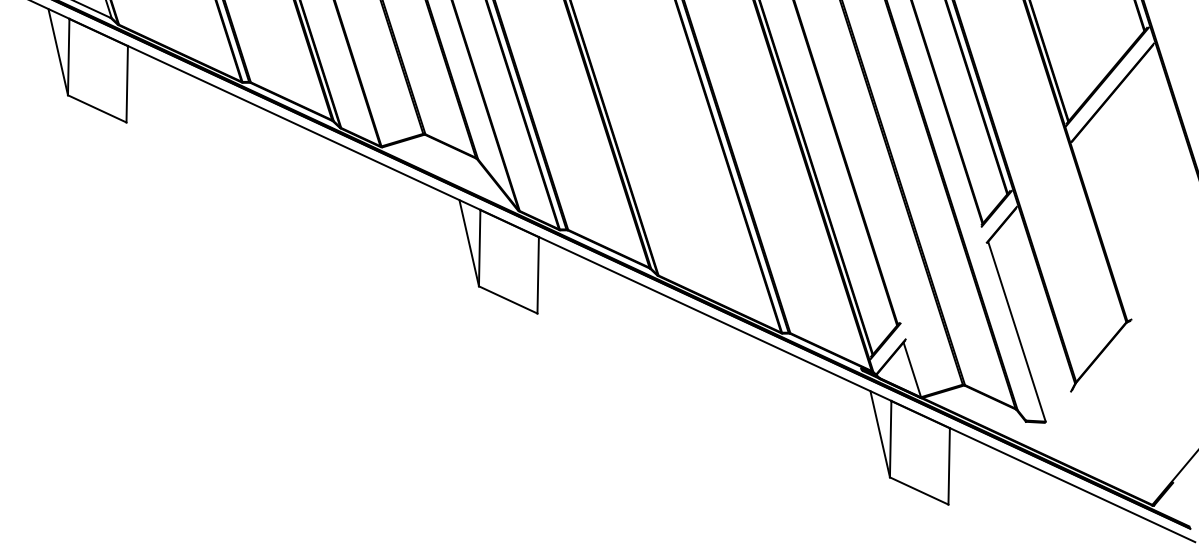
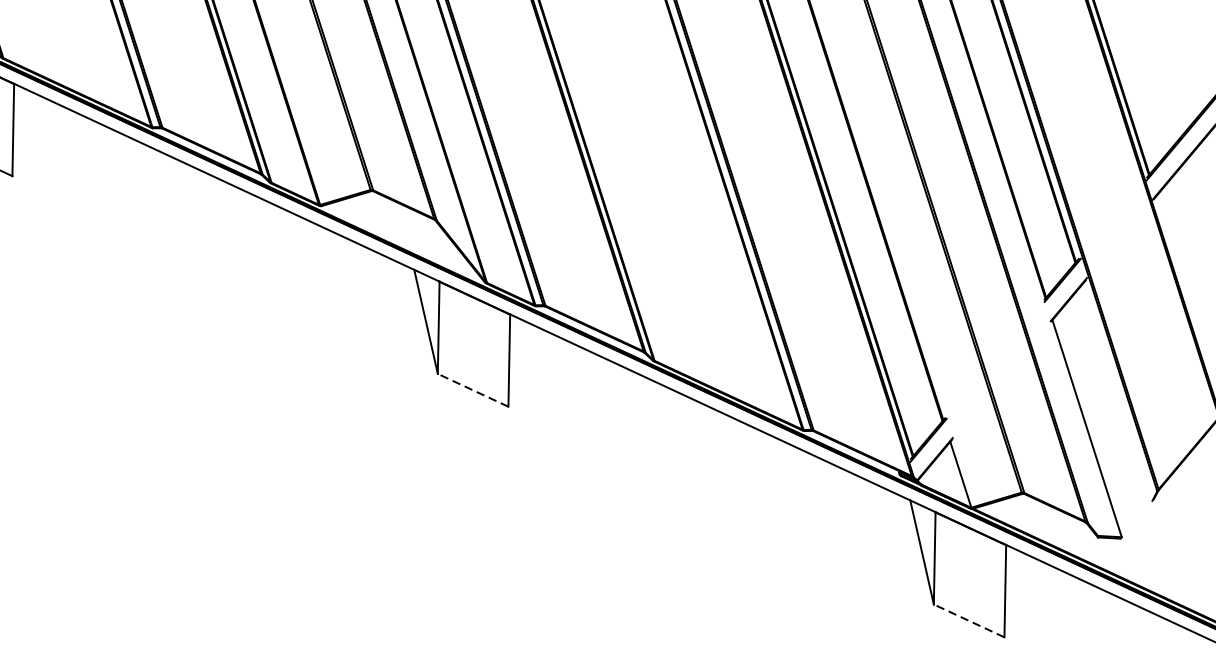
line: (507, 299) -> (472, 389), solid -> dashed
line: (918, 490) -> (968, 620), solid -> dashed

